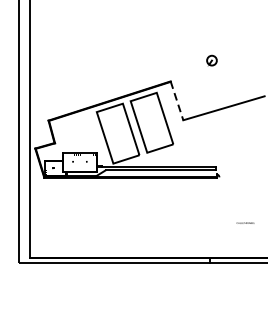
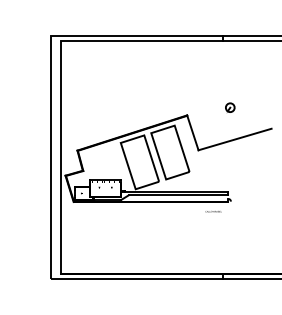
part: (212, 60) -> (230, 107), moved
line: (177, 101) -> (193, 133), dashed -> solid
text: (245, 222) -> (213, 211), moved

